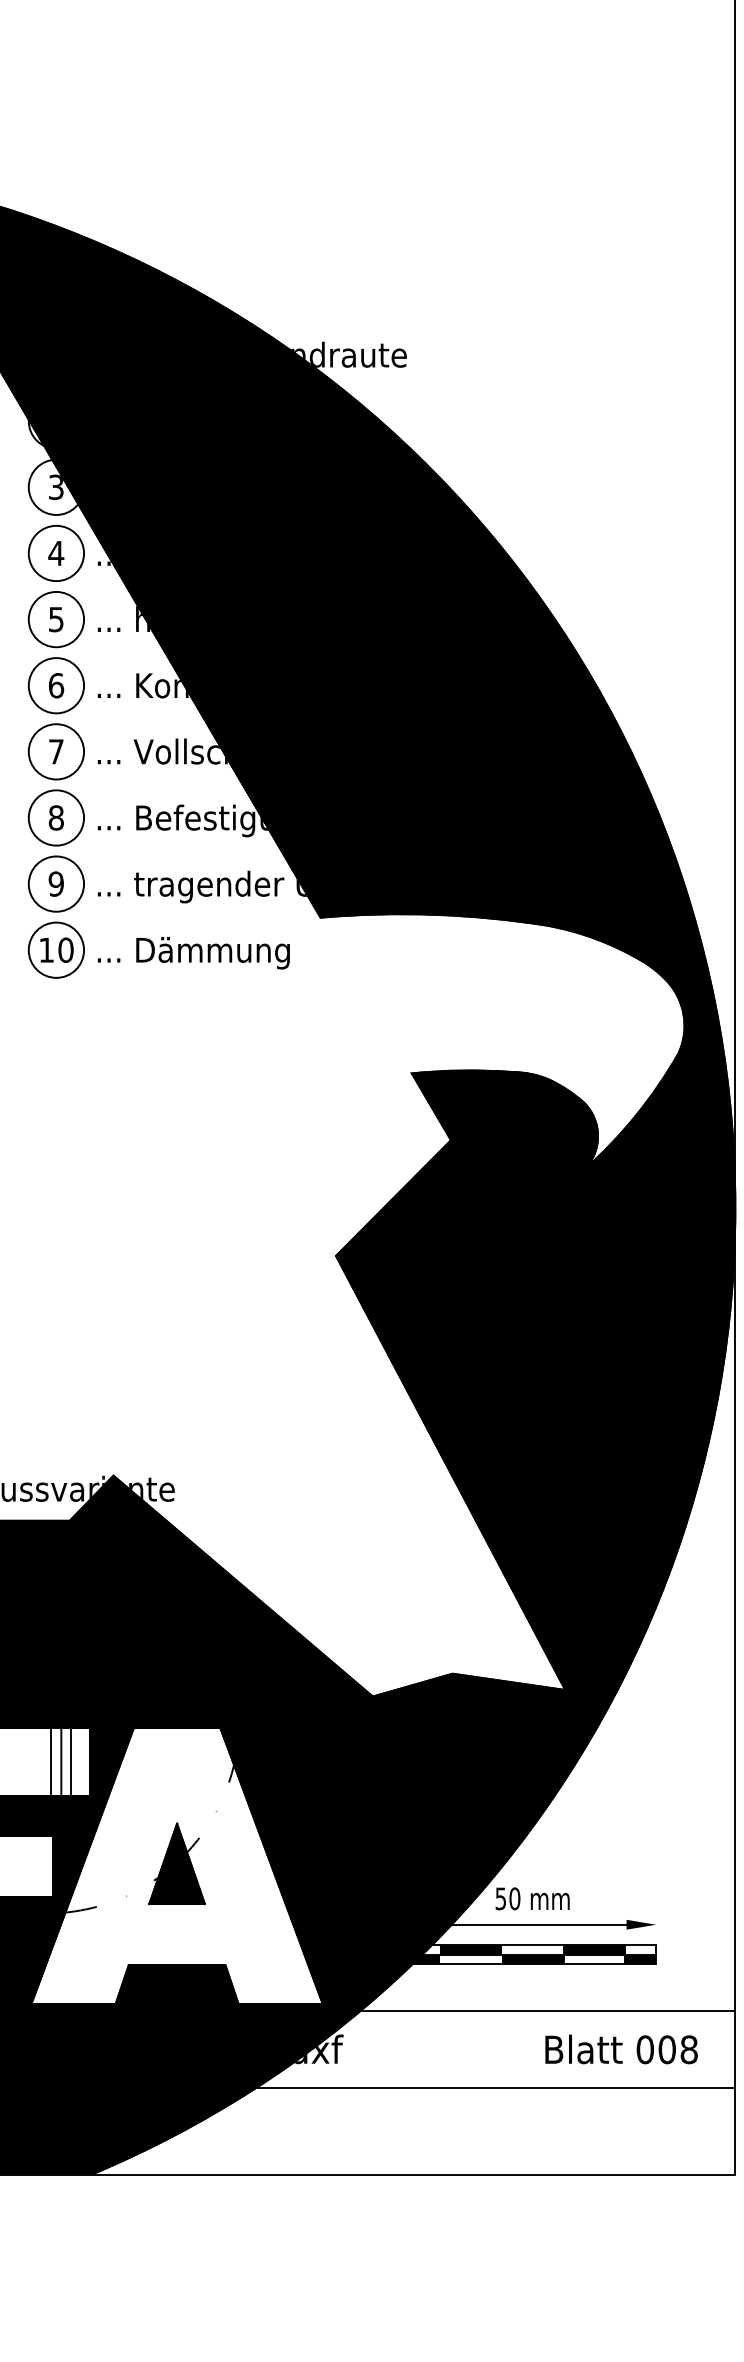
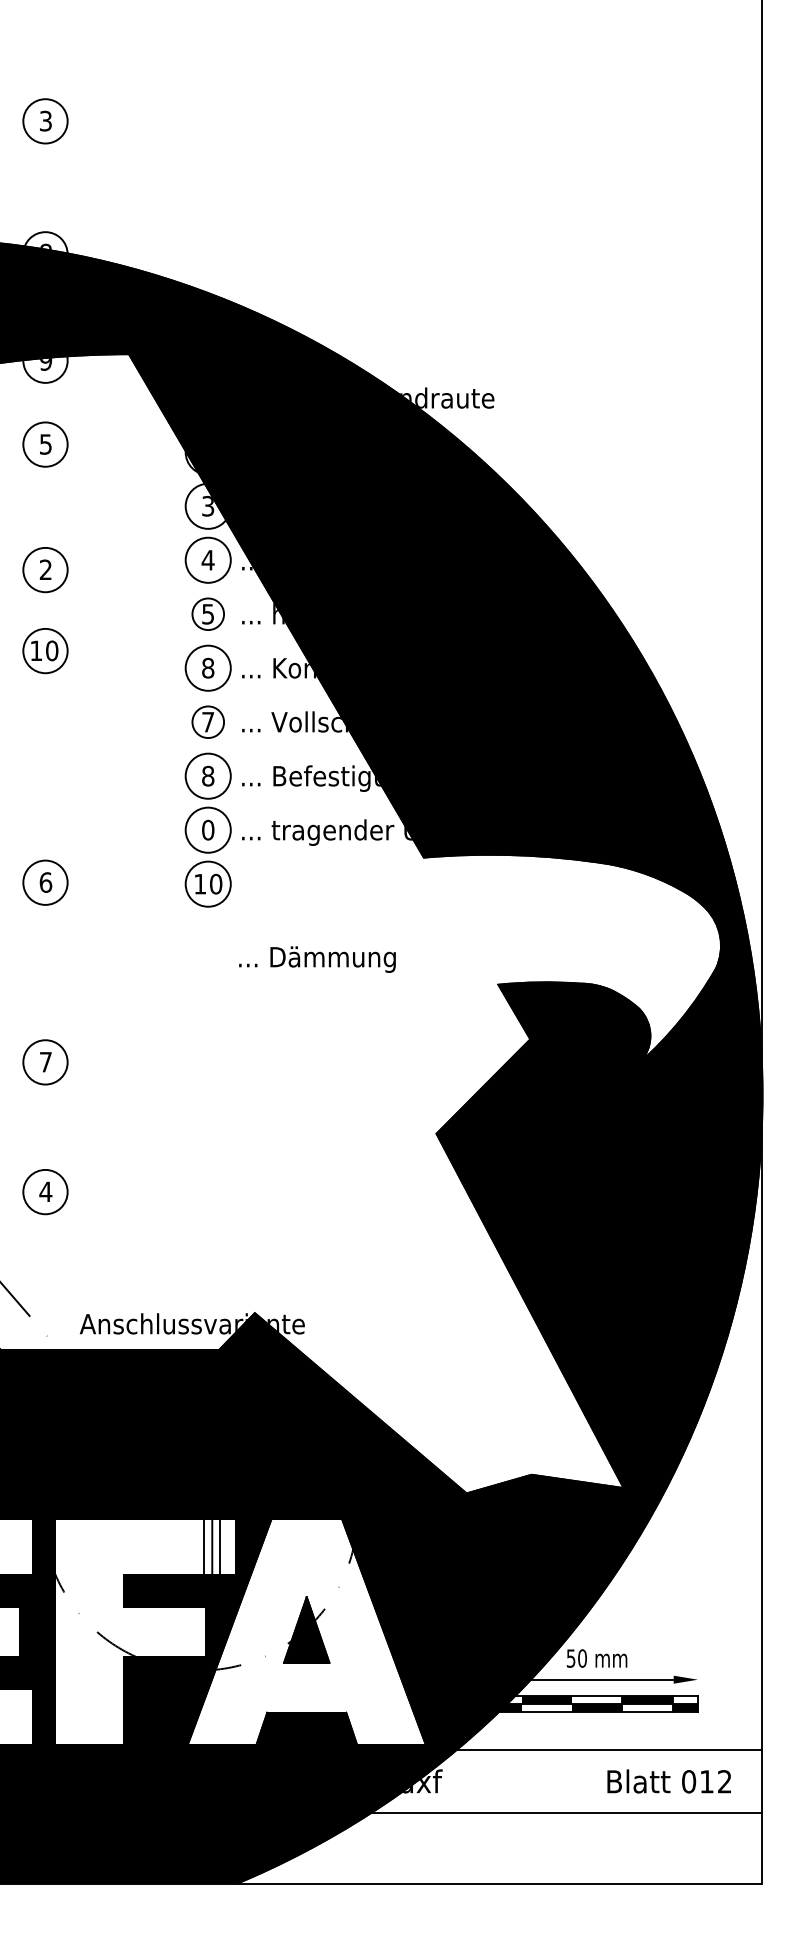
circle: (55, 618) -> (207, 613), size x0.7
text: (56, 684) -> (208, 667), 6 -> 8
circle: (55, 750) -> (207, 721), size x0.7
text: (56, 884) -> (208, 830), 9 -> 0
text: (193, 953) -> (317, 959), moved
text: (677, 2049) -> (715, 1781), 008 -> 012

